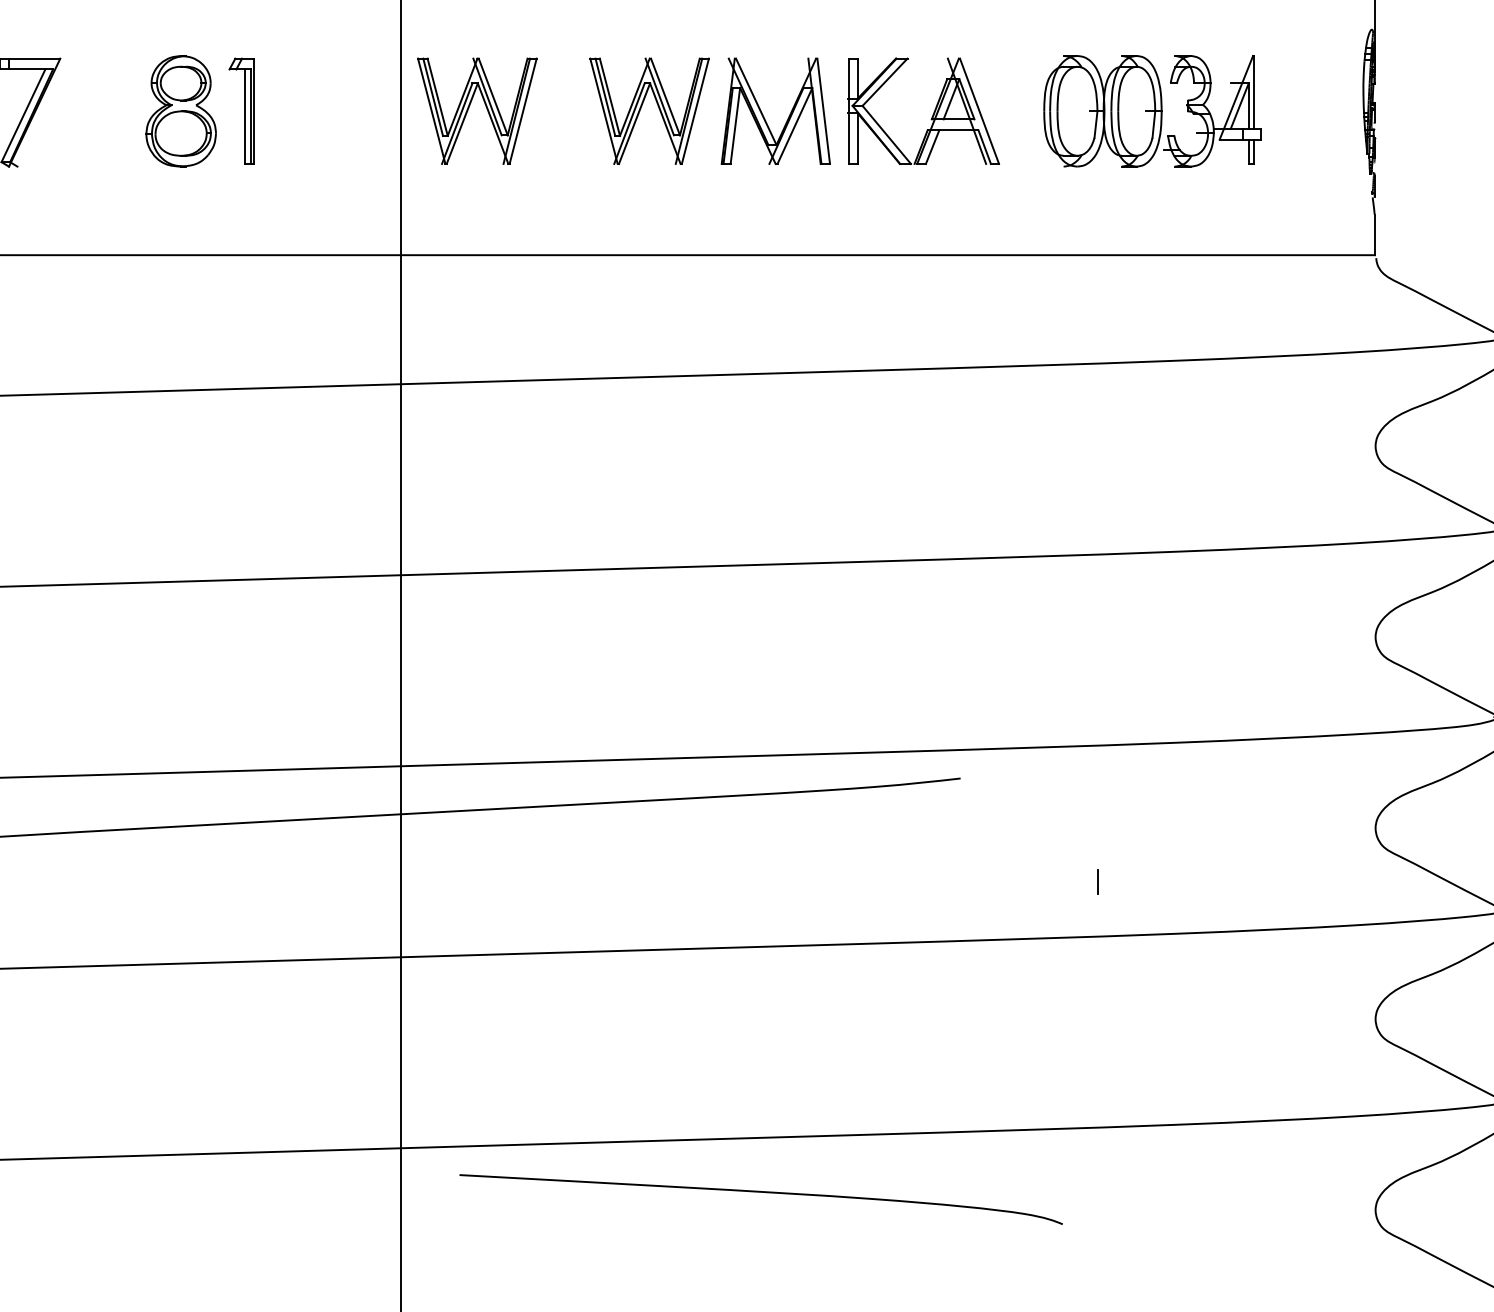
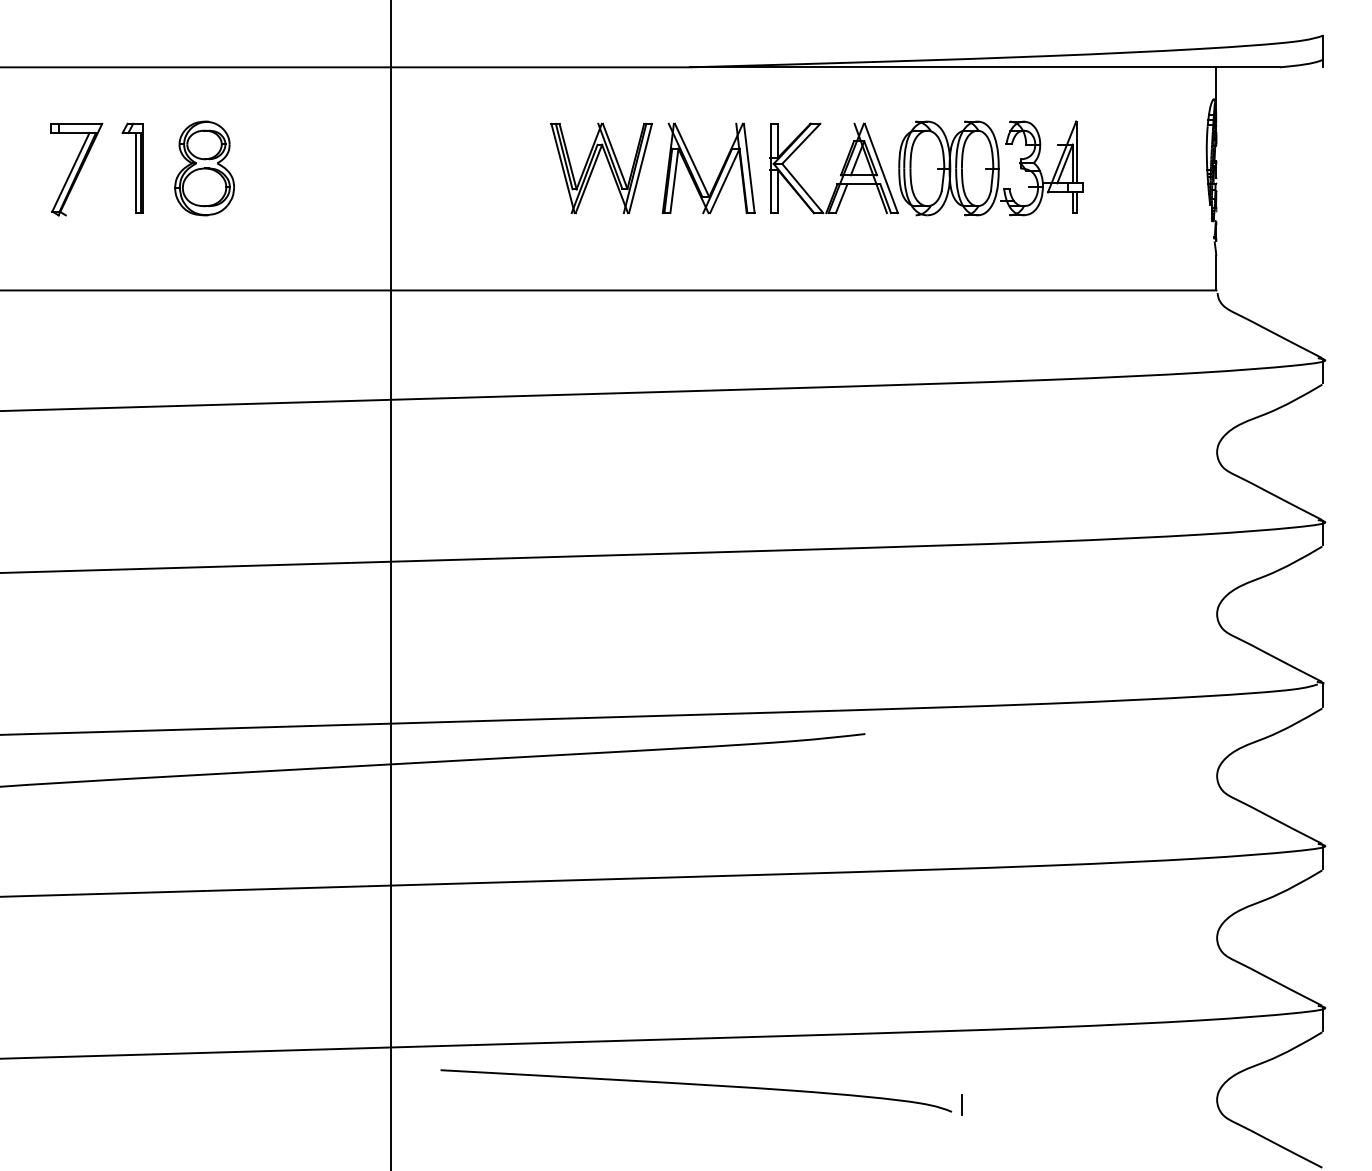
part: (470, 107) -> (449, 165), removed
part: (241, 110) -> (132, 167), moved
part: (1151, 111) -> (990, 168), moved
line: (1097, 881) -> (961, 1104), moved

